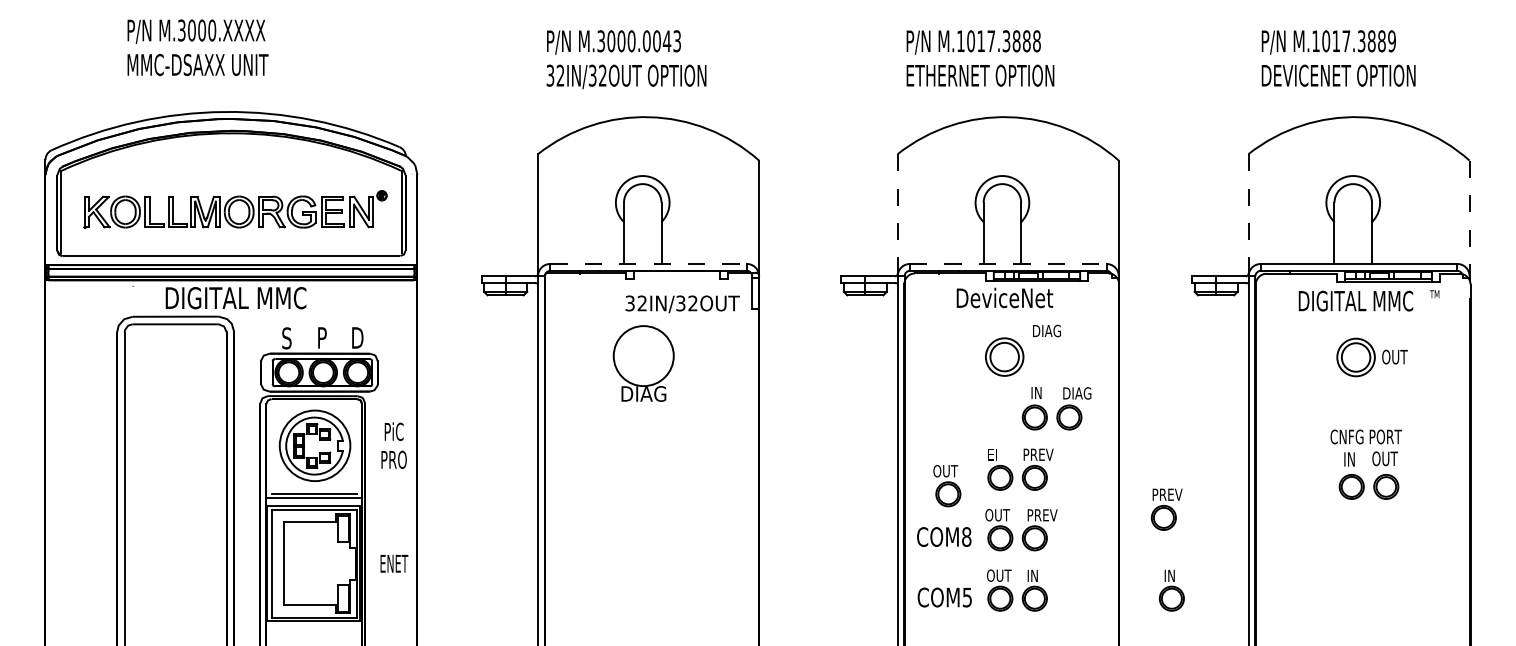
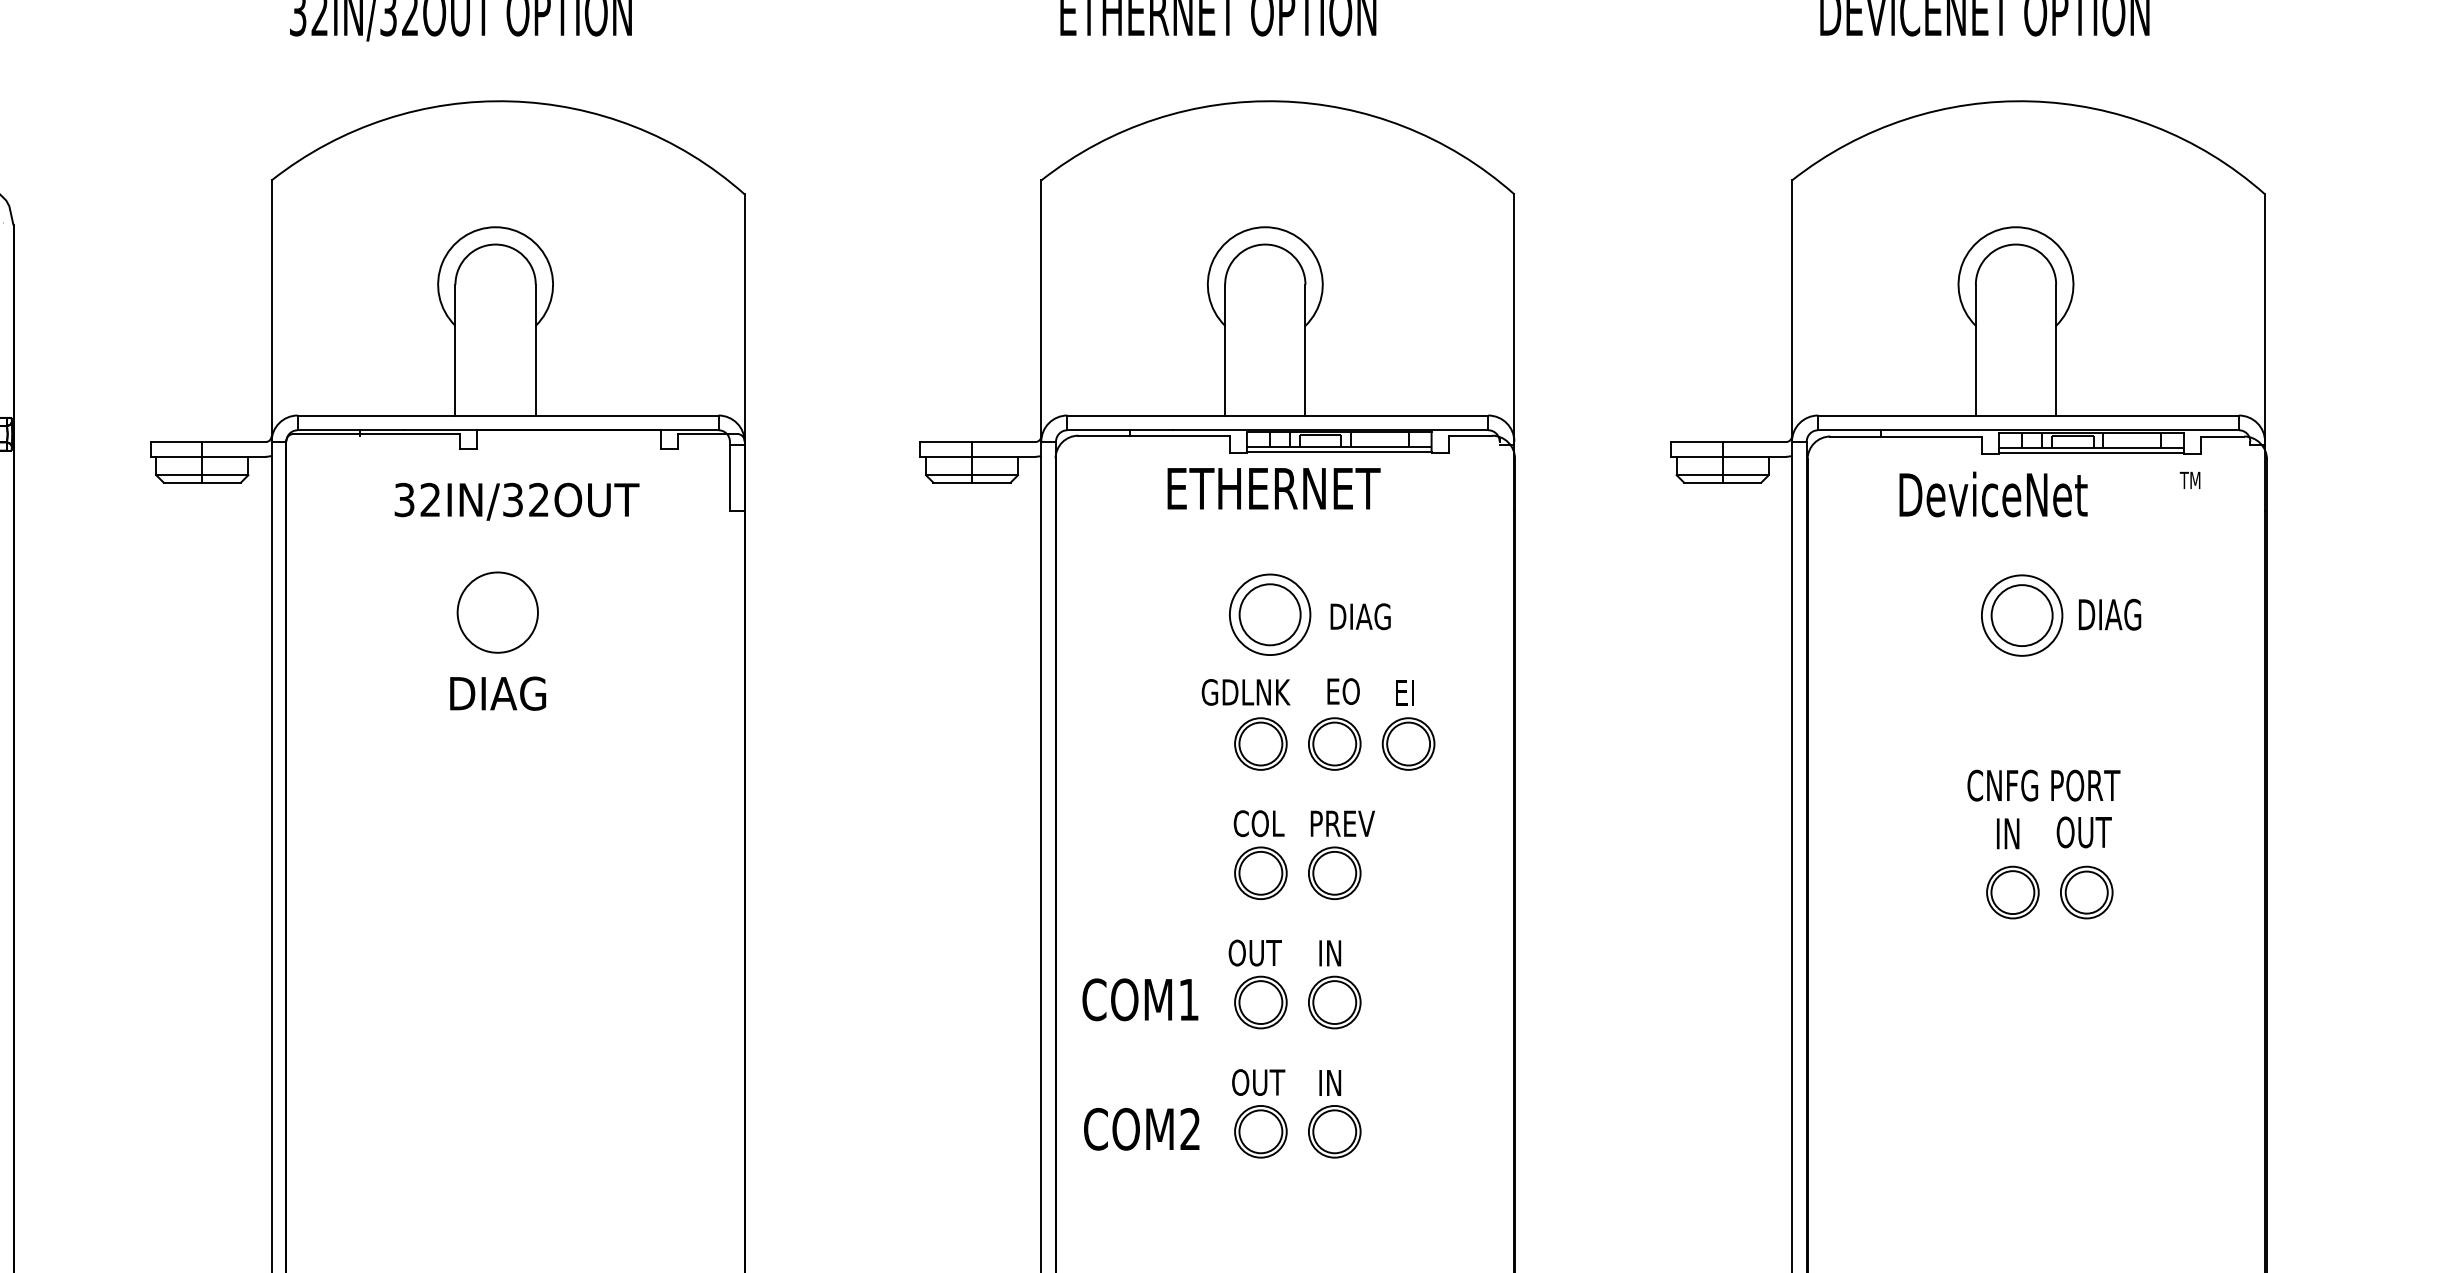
line: (897, 215) -> (1040, 311), dashed -> solid
line: (1248, 215) -> (1791, 311), dashed -> solid
line: (1469, 235) -> (2264, 354), dashed -> solid
line: (649, 263) -> (510, 414), dashed -> solid
line: (1008, 263) -> (1278, 414), dashed -> solid
text: (1007, 297) -> (1276, 487), DeviceNet -> ETHERNET
text: (1362, 300) -> (2035, 493), DIGITAL MMC -> DeviceNet
text: (682, 304) -> (516, 502), moved
text: (1046, 330) -> (1359, 615), moved
circle: (643, 355) -> (497, 611), size x0.62
text: (1396, 356) -> (2108, 613), OUT -> DIAG
text: (1039, 392) -> (1344, 690), IN -> EO
text: (1077, 393) -> (1425, 692), DIAG -> EI
part: (992, 408) -> (1244, 724), added
text: (999, 454) -> (1259, 823), EI -> COL
part: (947, 486) -> (1147, 891), removed
part: (1166, 509) -> (1616, 940), removed
text: (1043, 515) -> (1353, 953), PREV -> IN
text: (966, 536) -> (1188, 998), COM8 -> COM1
part: (1171, 590) -> (1627, 1114), removed
text: (966, 597) -> (1188, 1129), COM5 -> COM2

